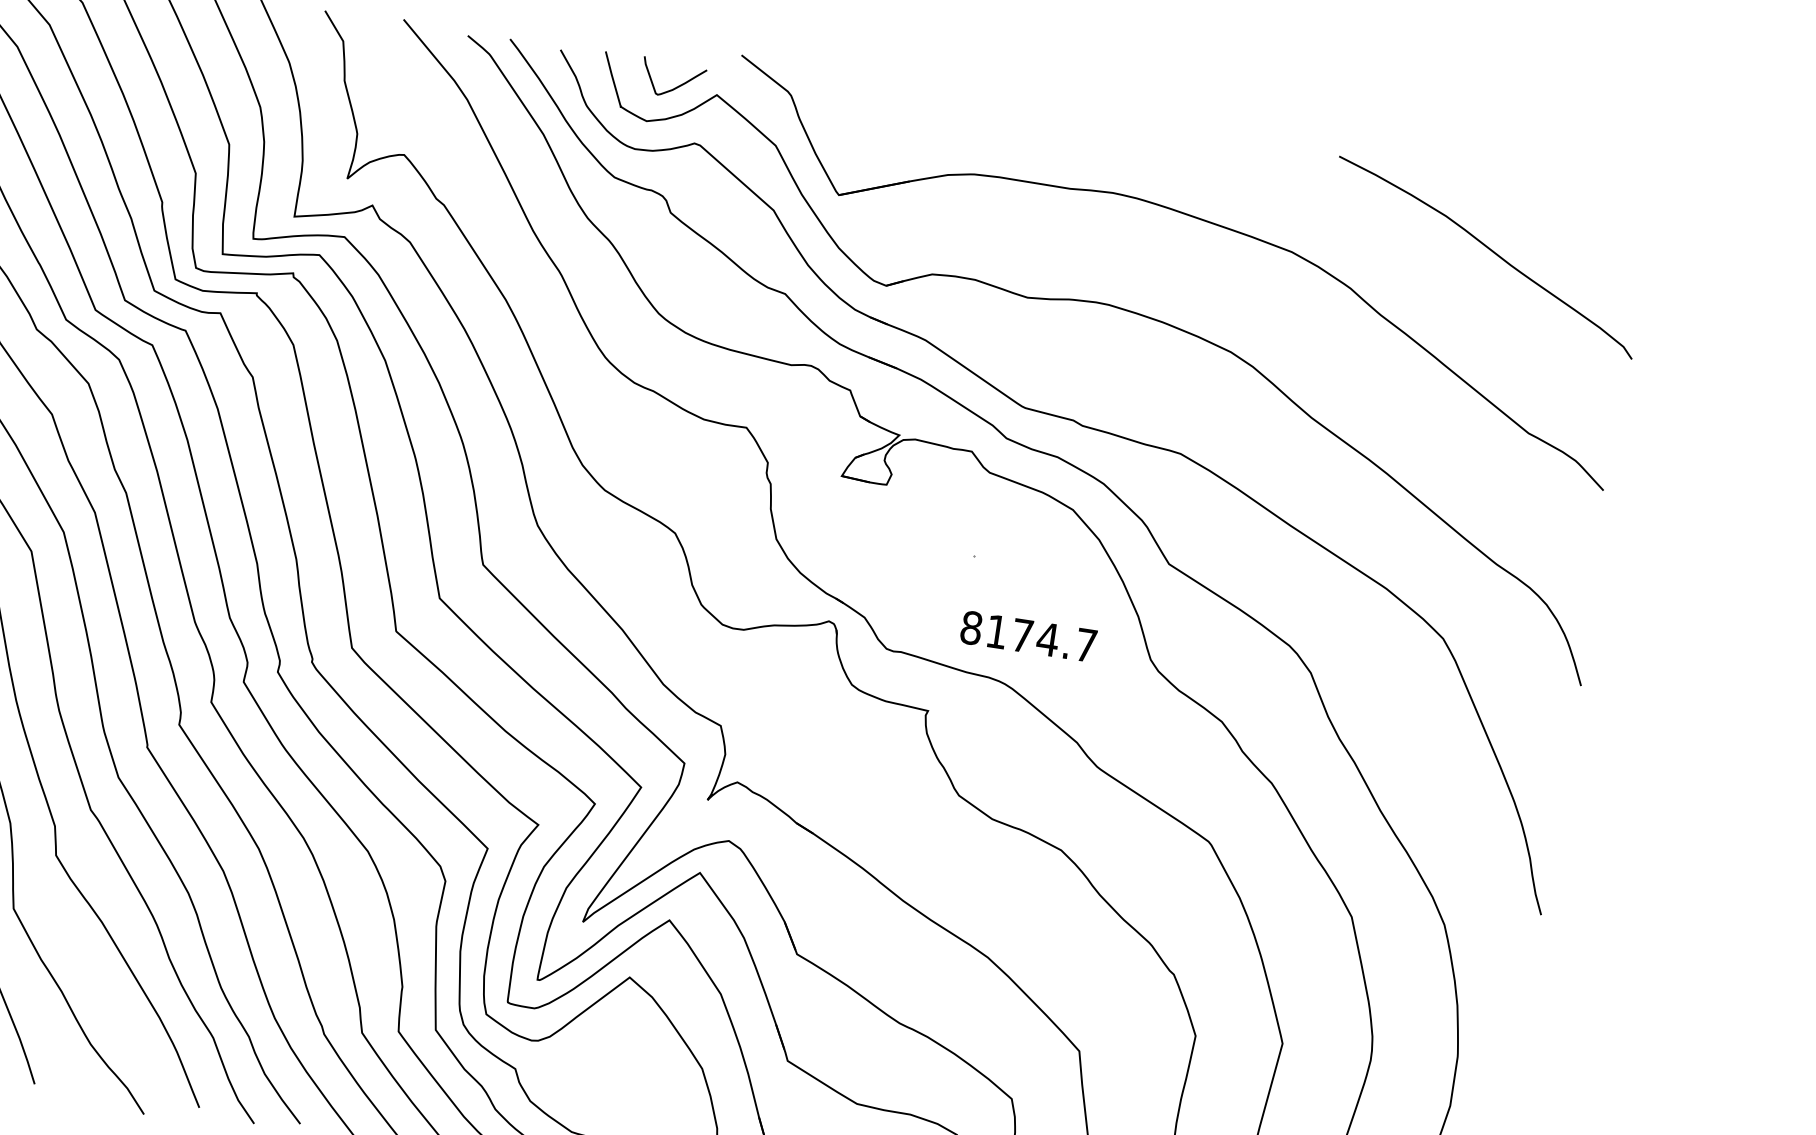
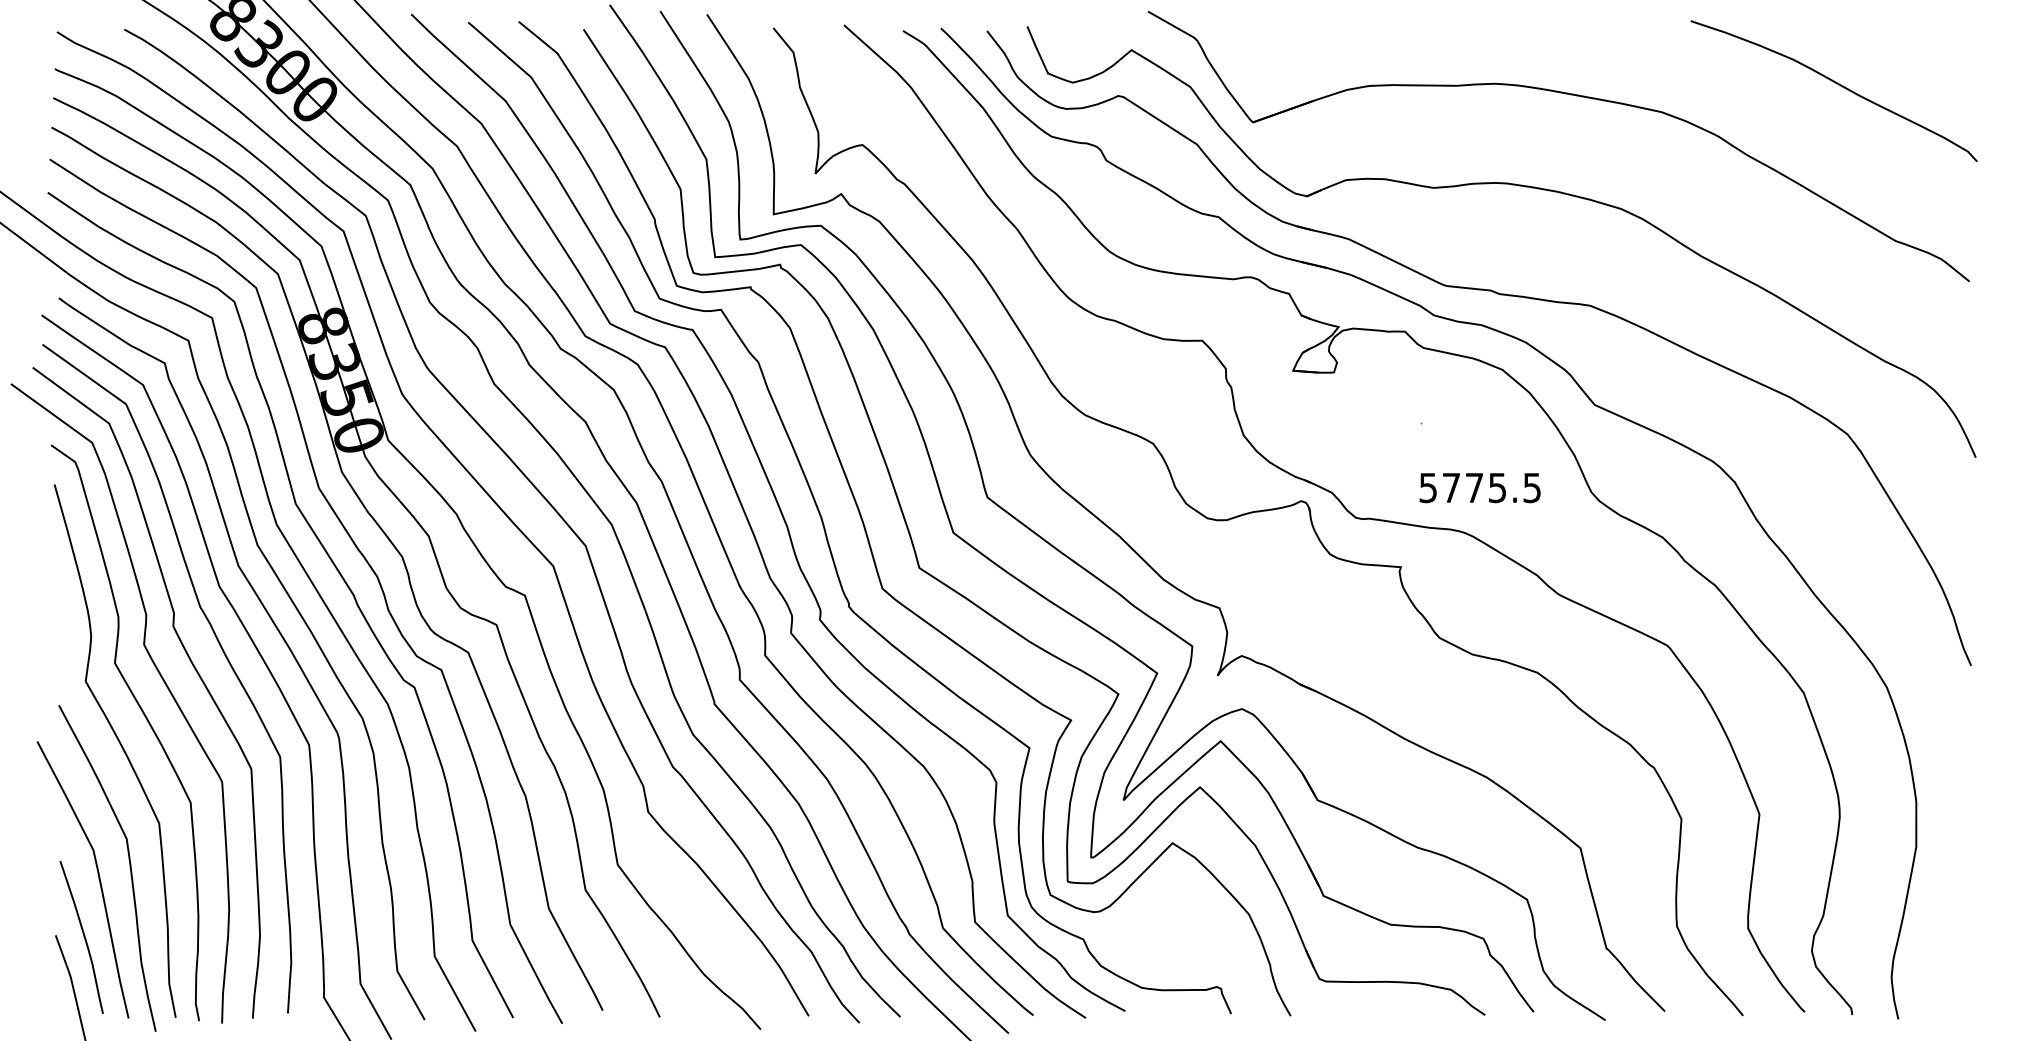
curve: (675, 86) -> (1093, 48), removed
text: (1028, 636) -> (1479, 487), 8174.7 -> 5775.5

